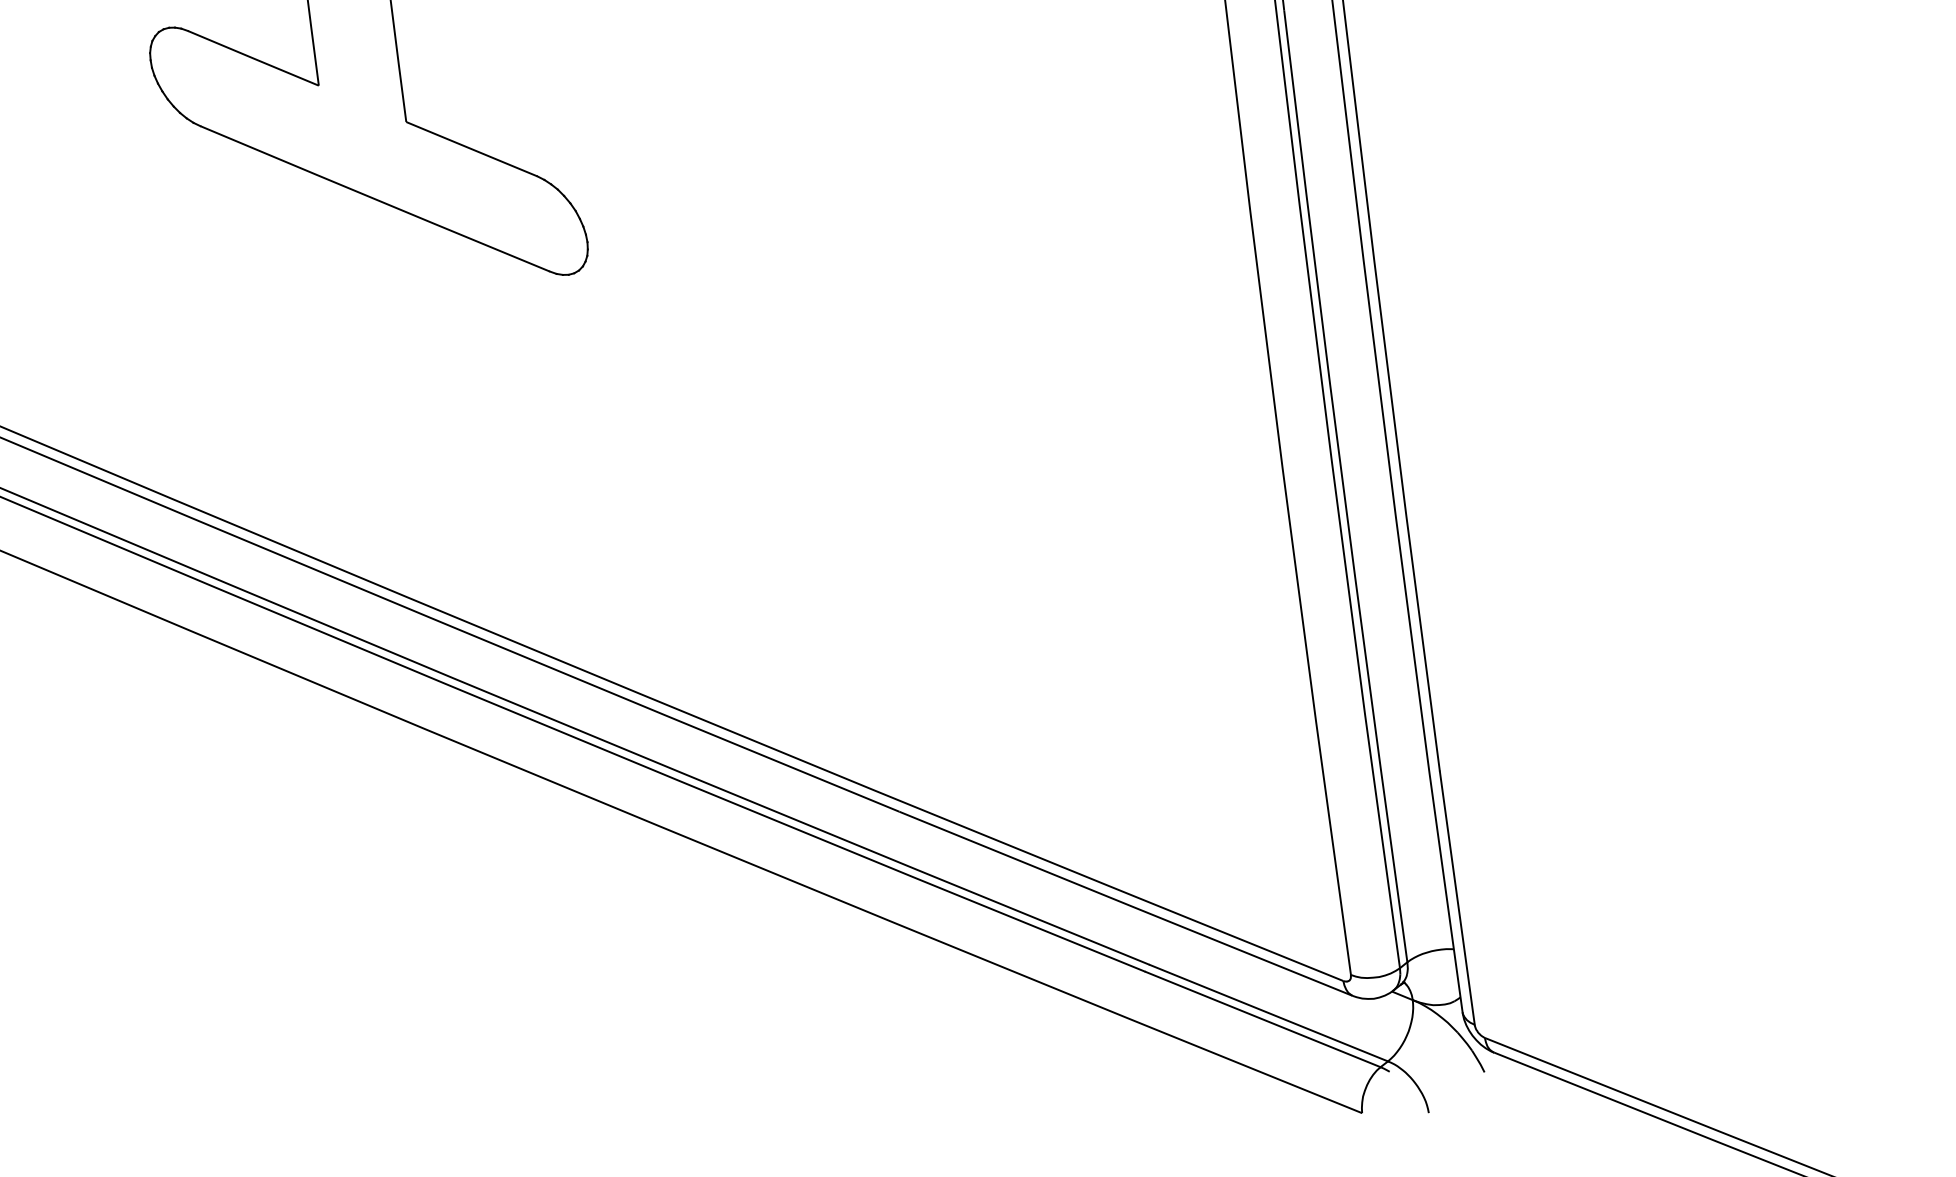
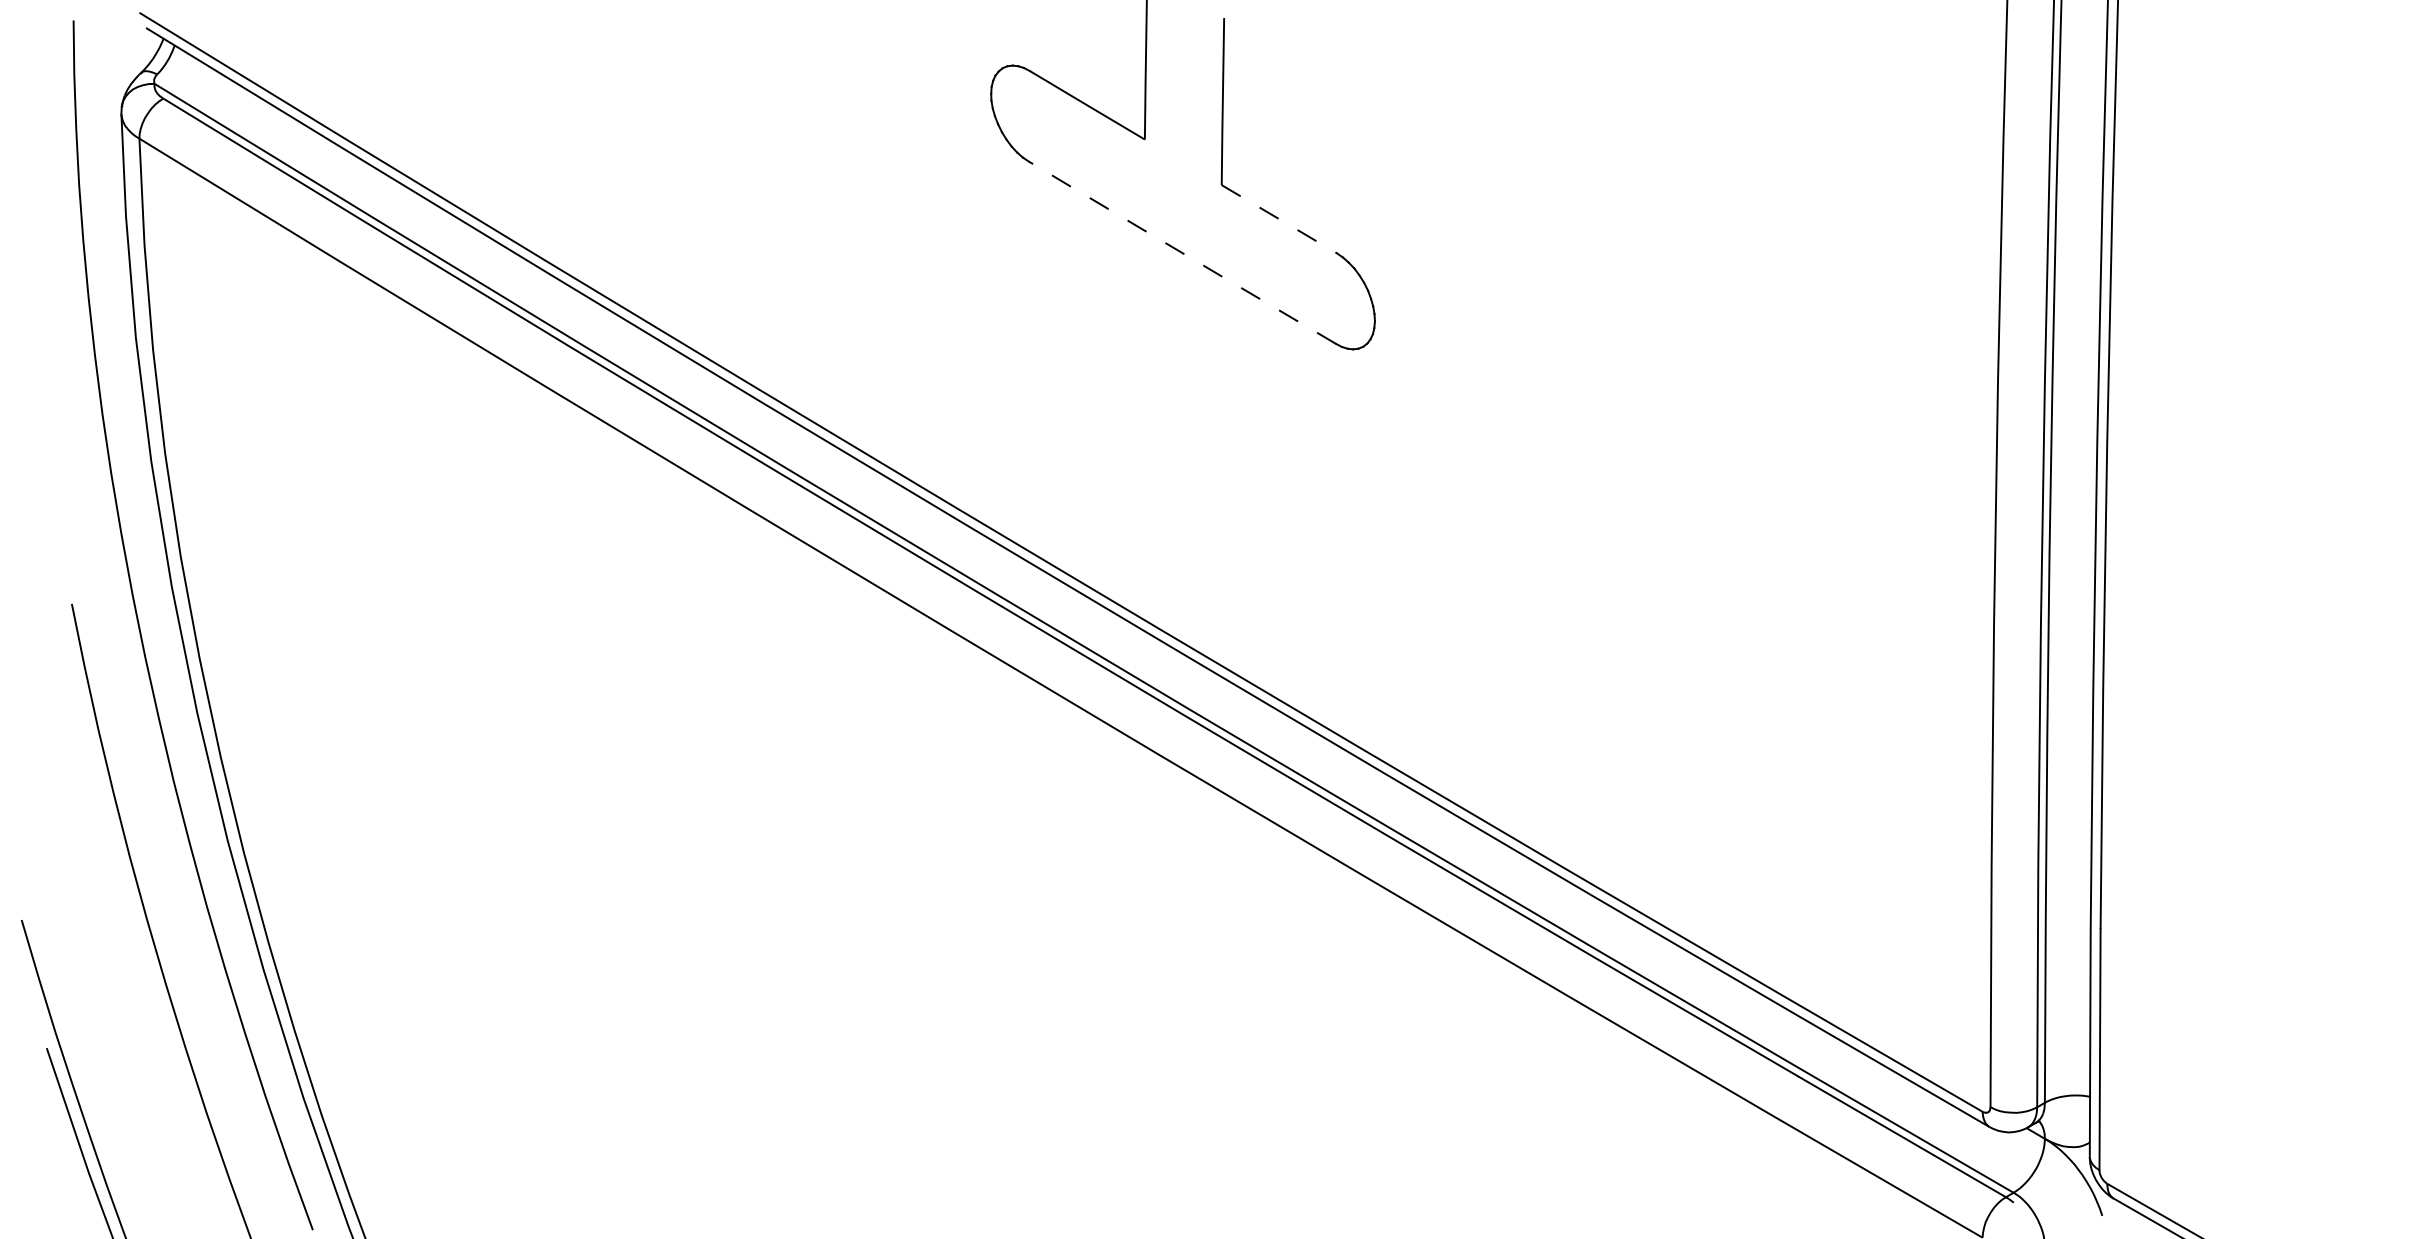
line: (472, 149) -> (1279, 219), solid -> dashed
line: (375, 198) -> (1182, 252), solid -> dashed

